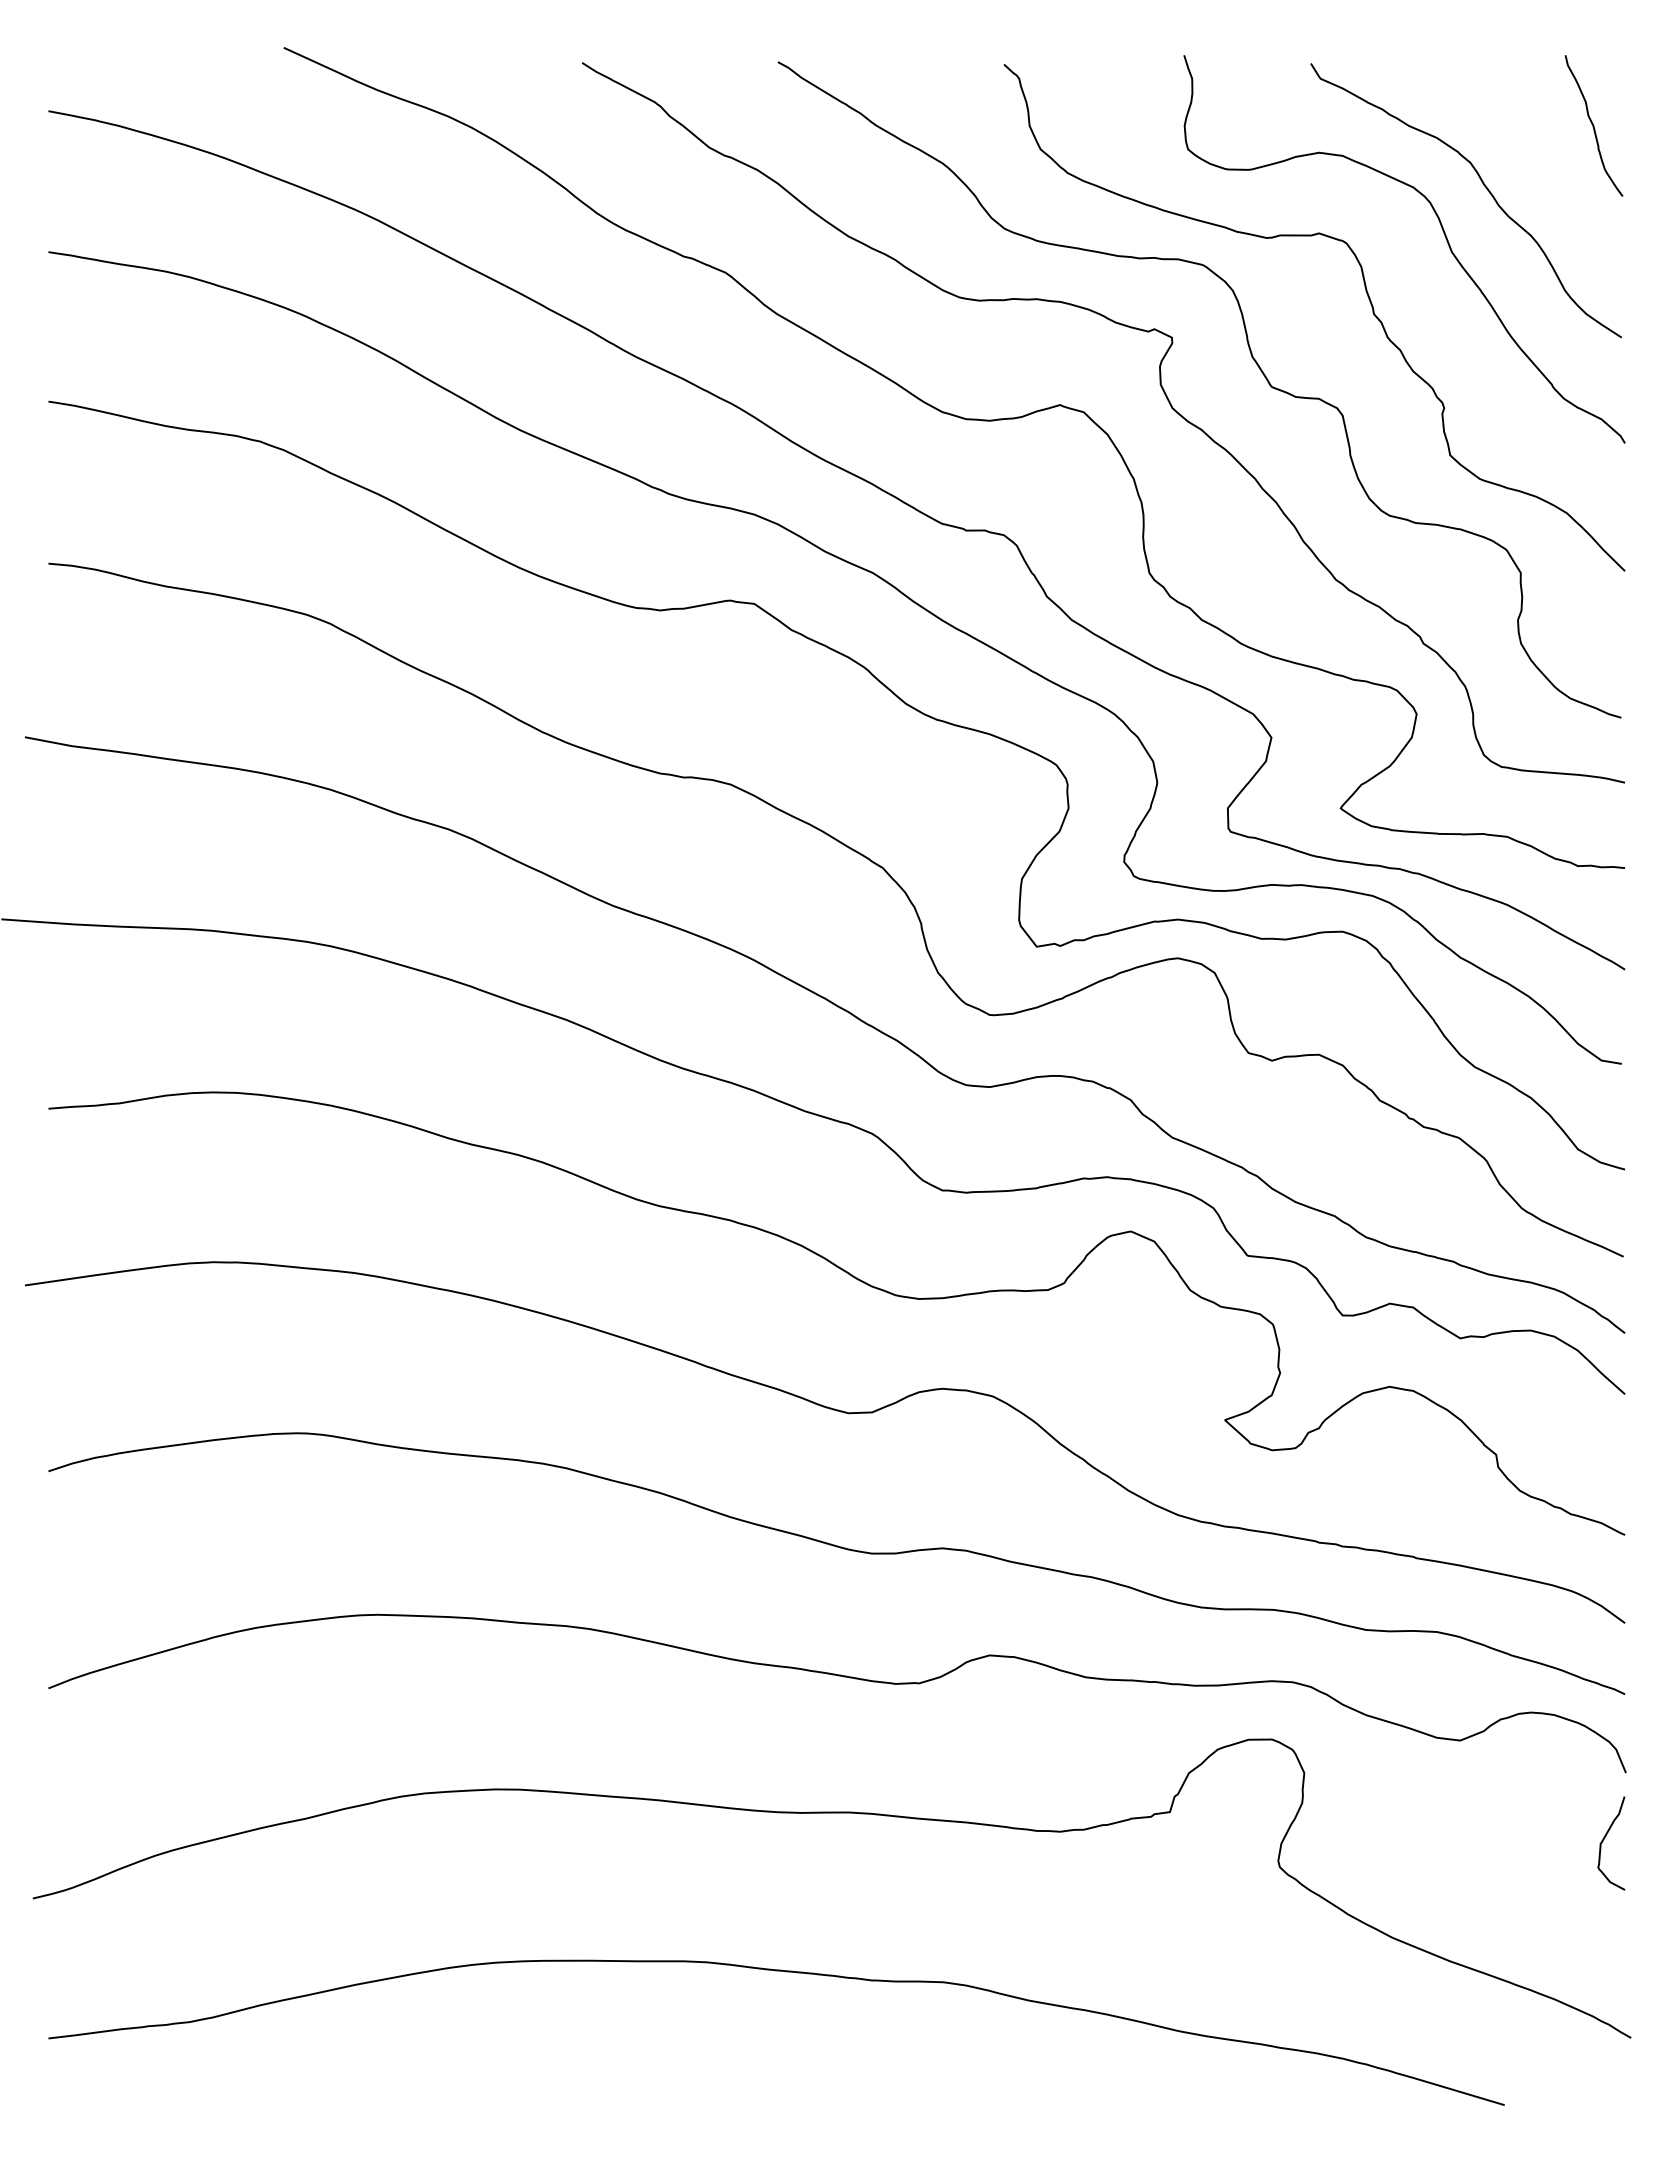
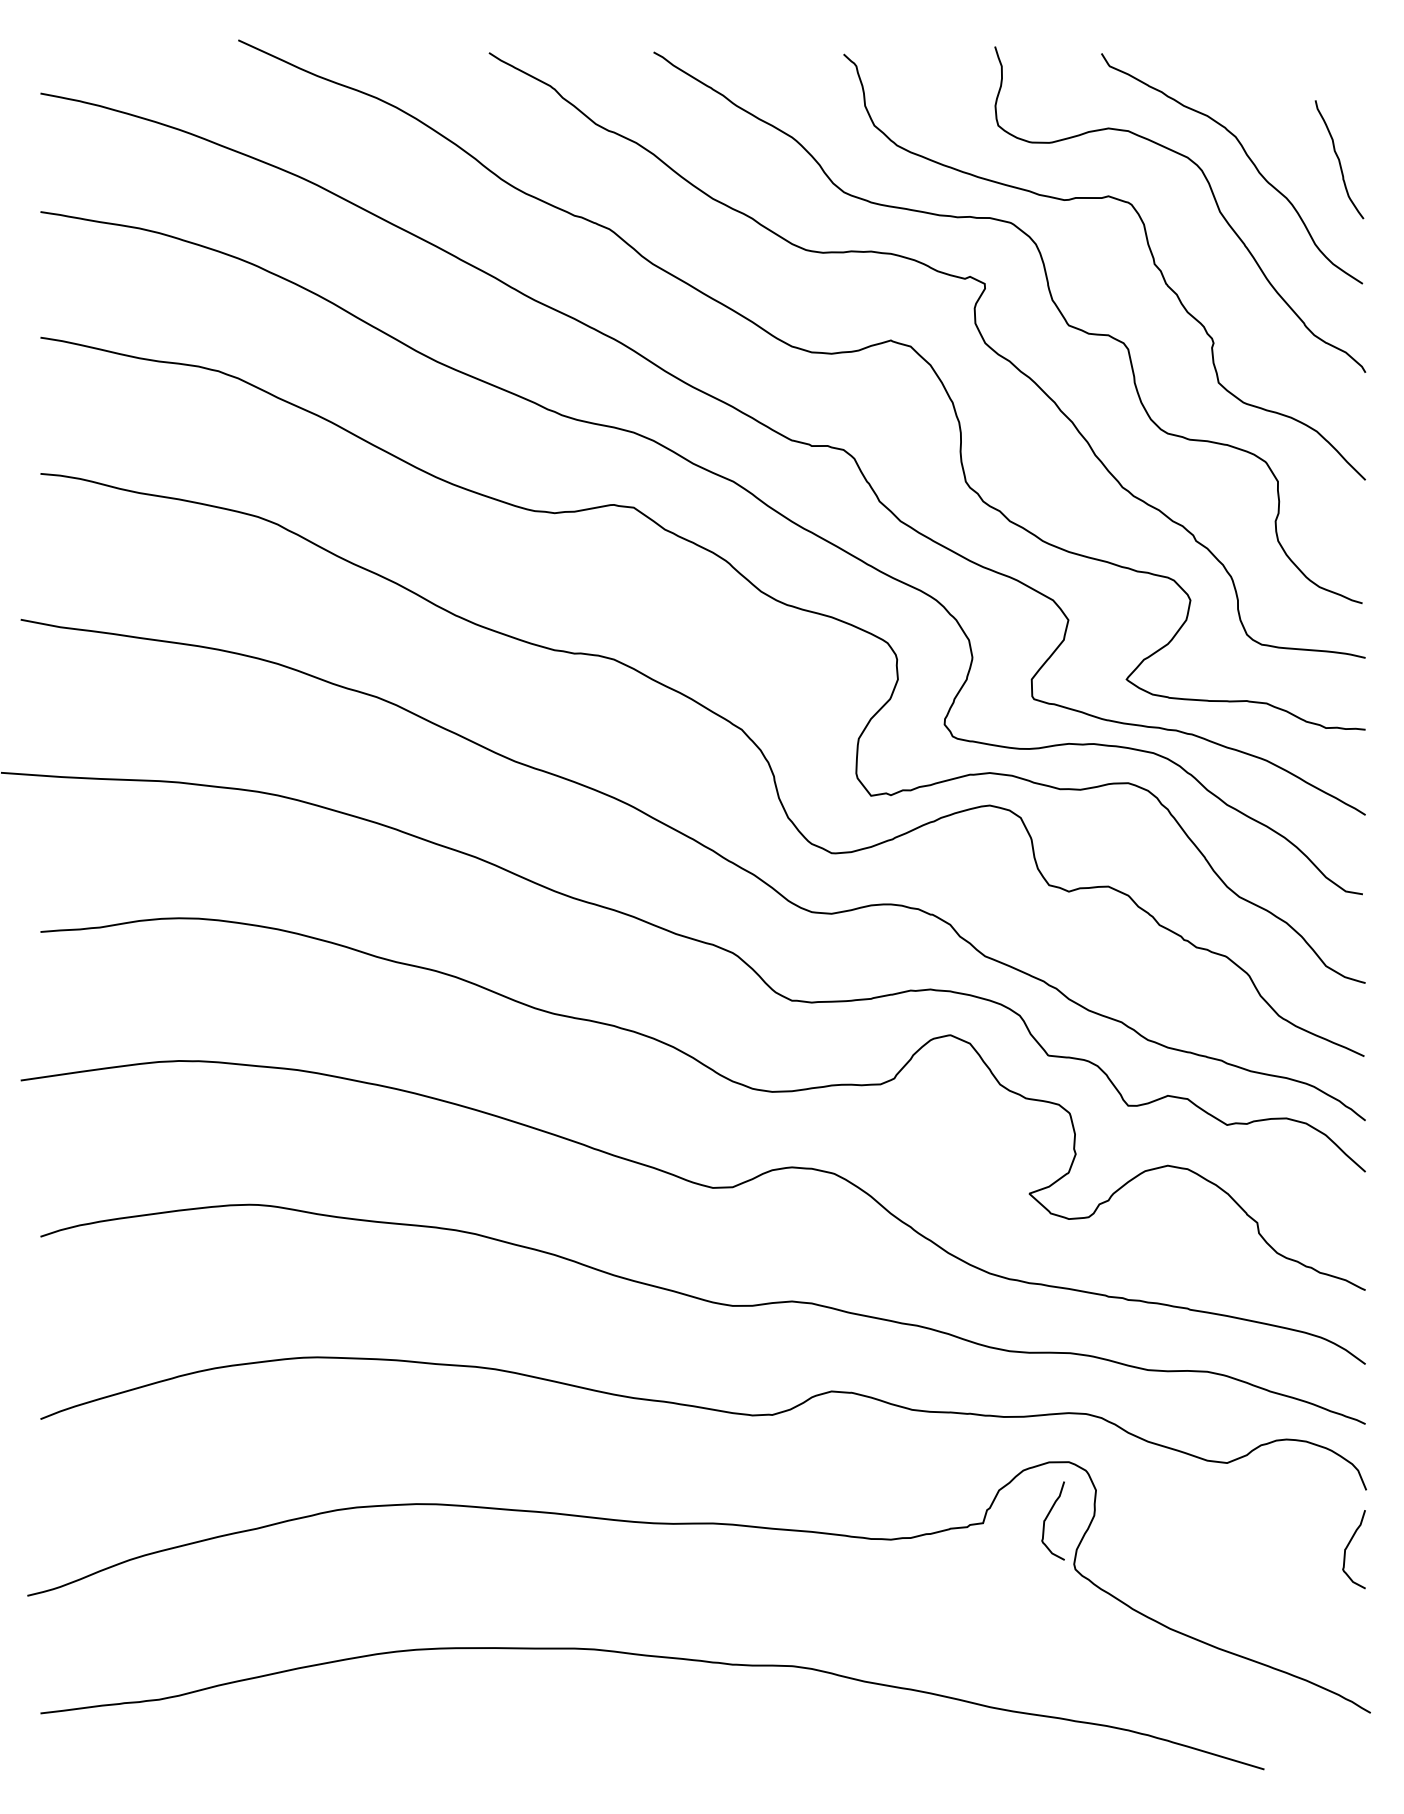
curve: (1593, 125) -> (1339, 159), moved
curve: (1246, 1805) -> (1047, 1517), added

